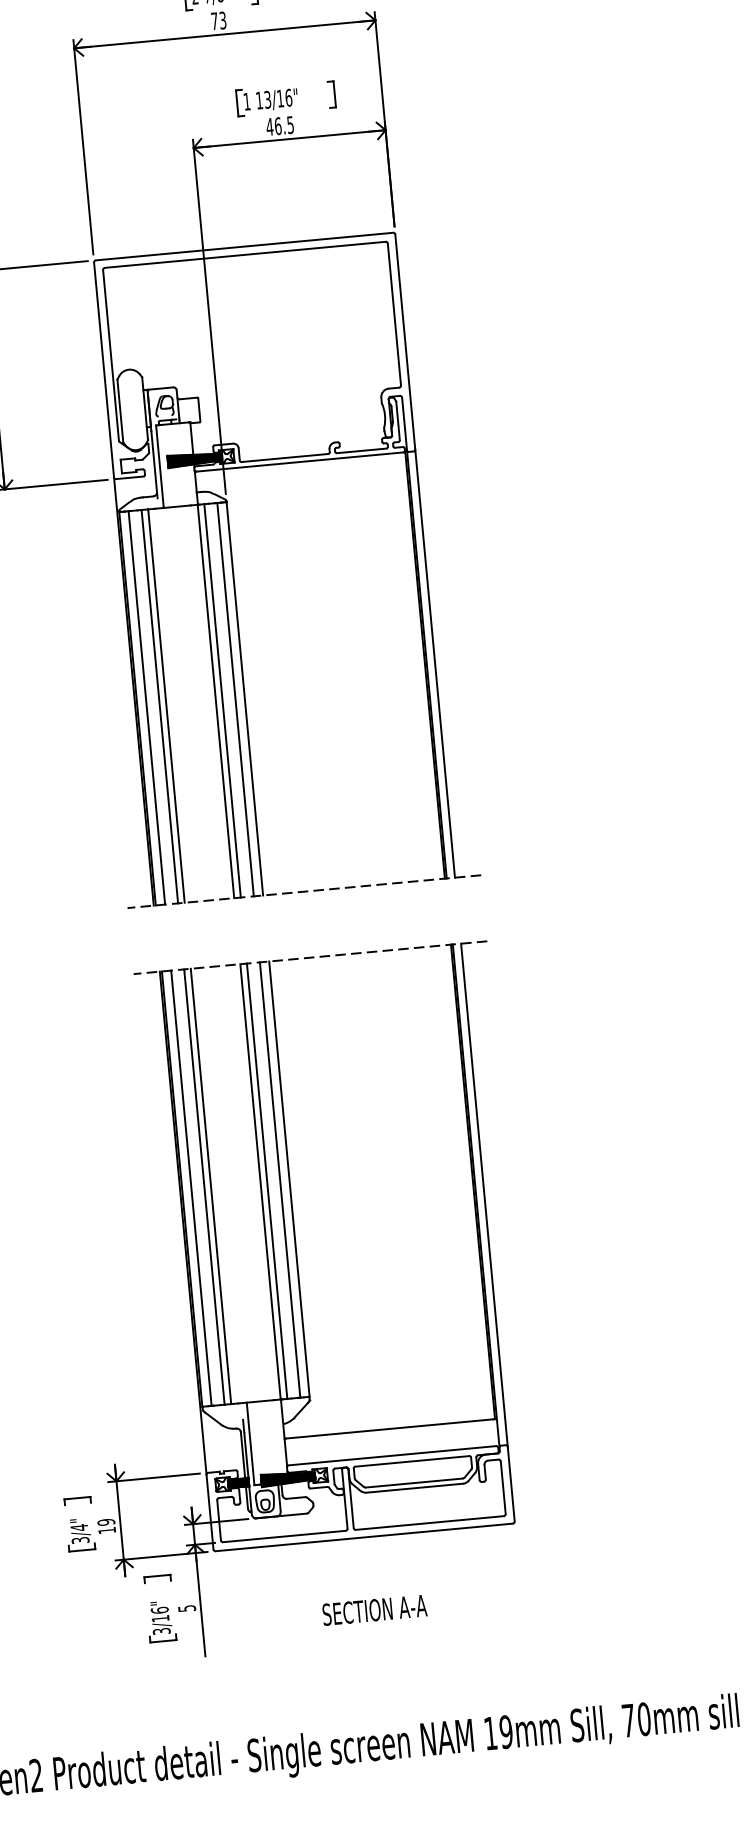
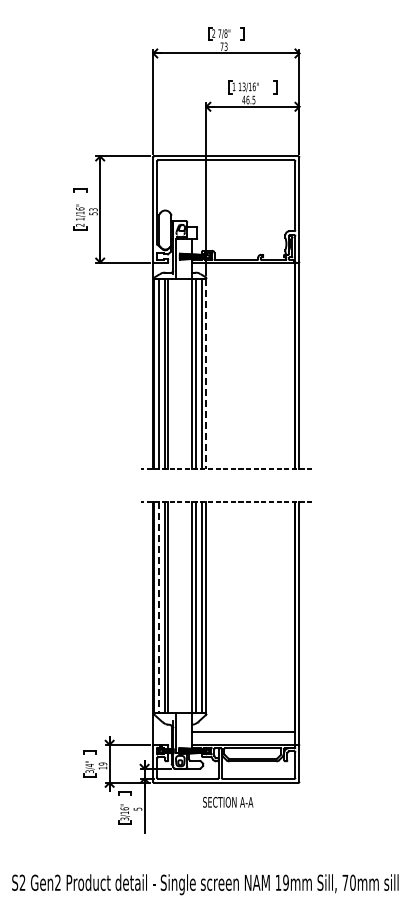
line: (245, 699) -> (206, 374), solid -> dashed
line: (190, 1189) -> (158, 607), solid -> dashed
text: (375, 1610) -> (228, 802), moved

